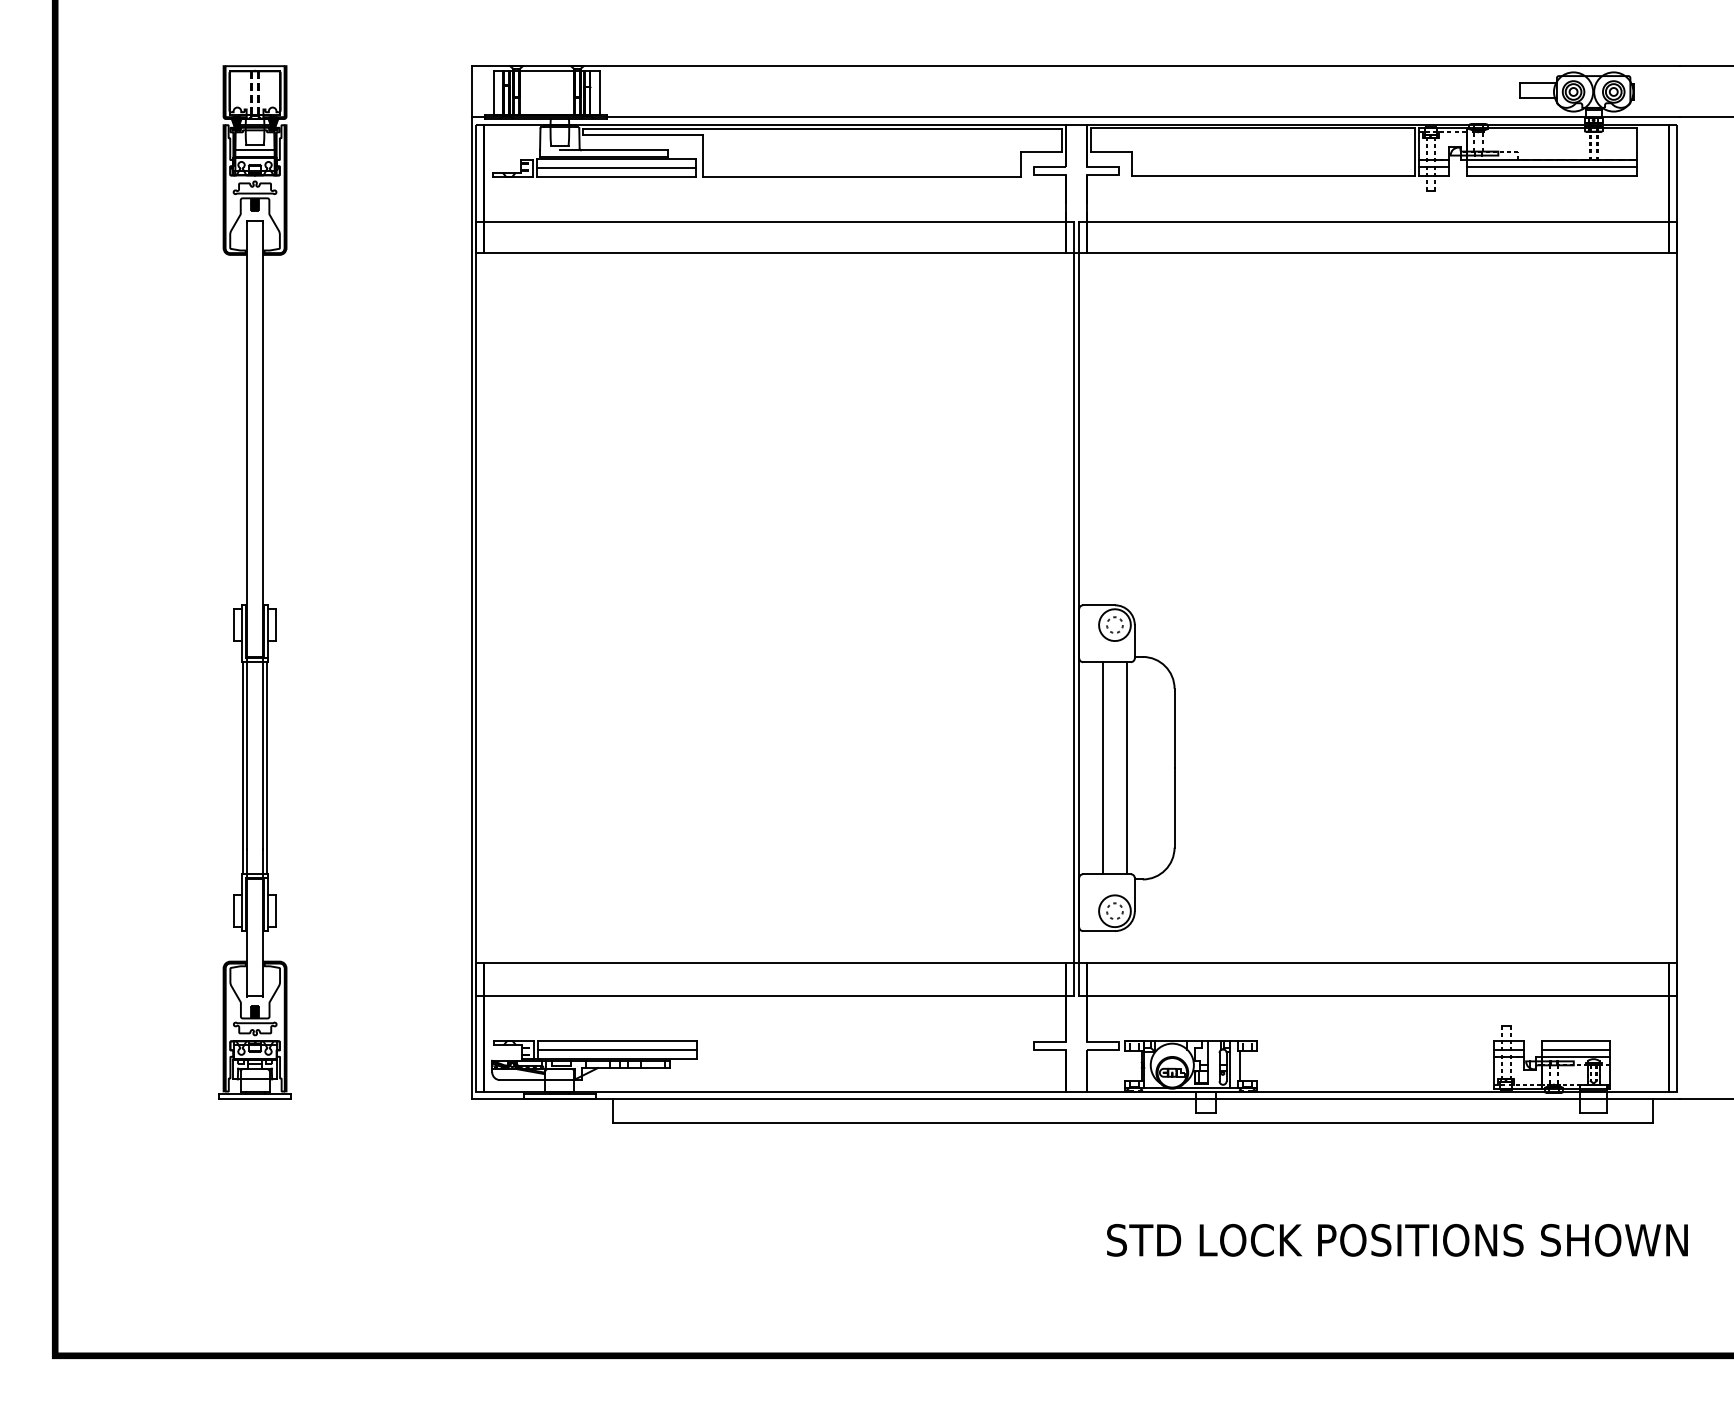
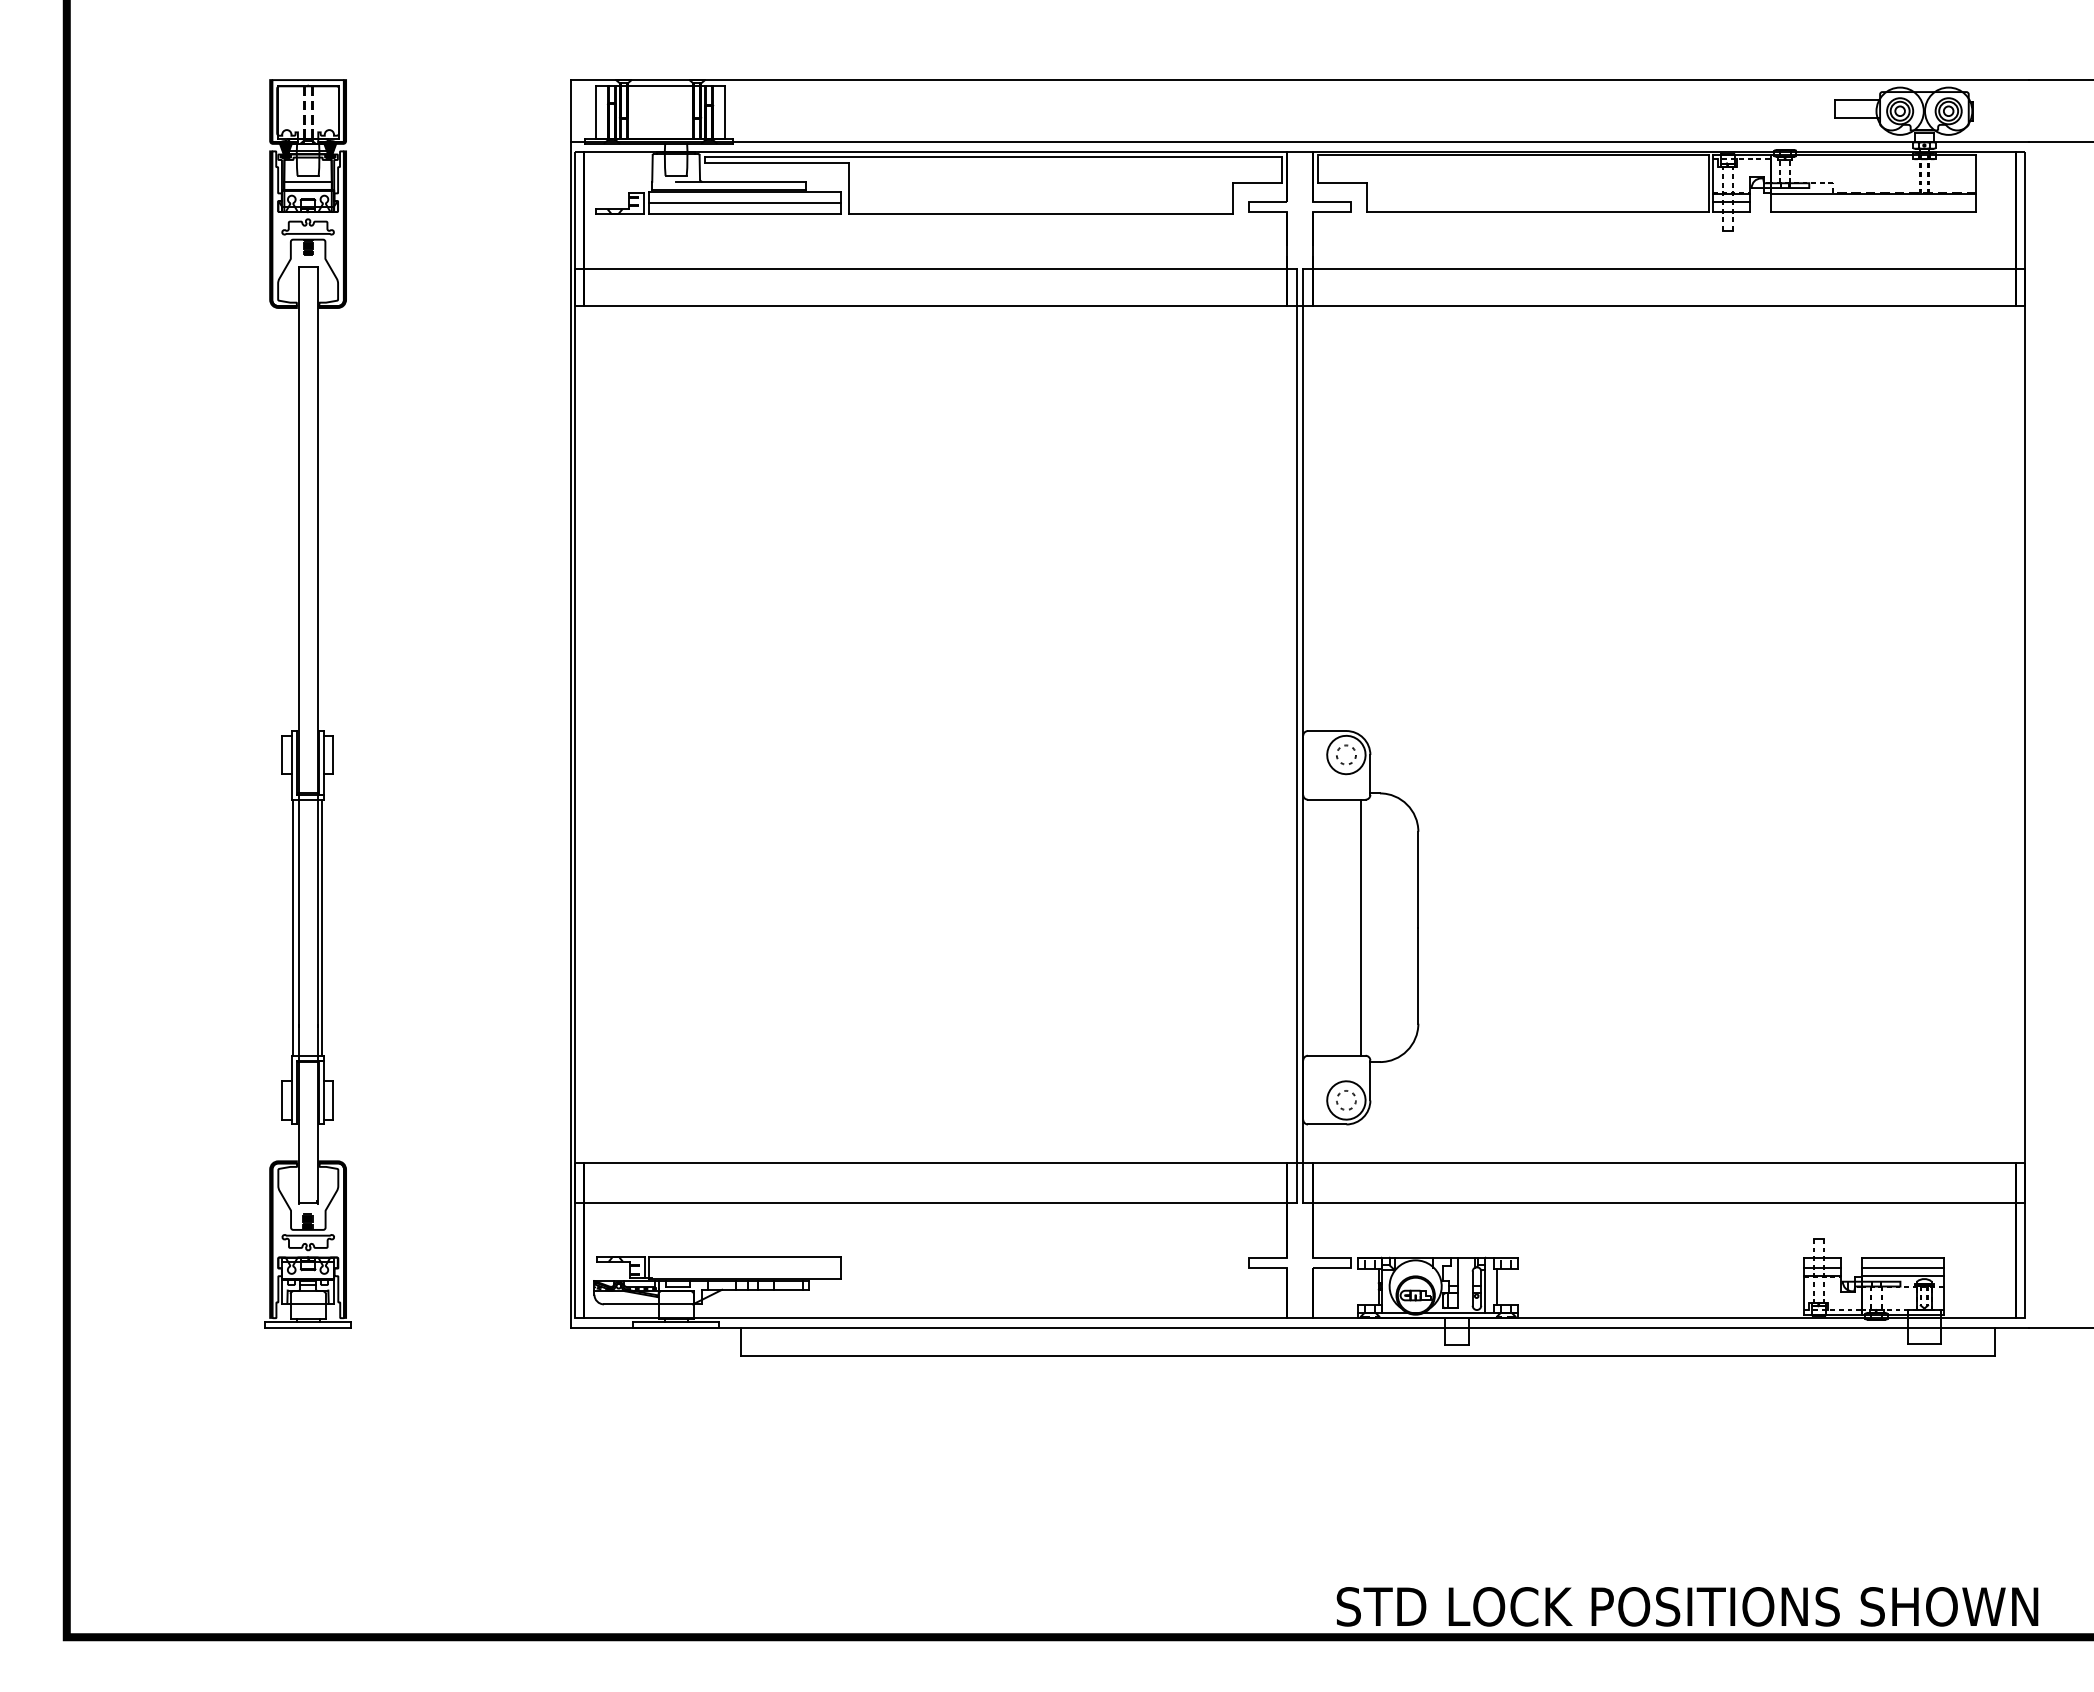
line: (1551, 166) -> (1873, 201), removed
line: (1103, 767) -> (1332, 927), removed
line: (617, 1050) -> (745, 1268), removed
text: (1397, 1240) -> (1687, 1606), moved

